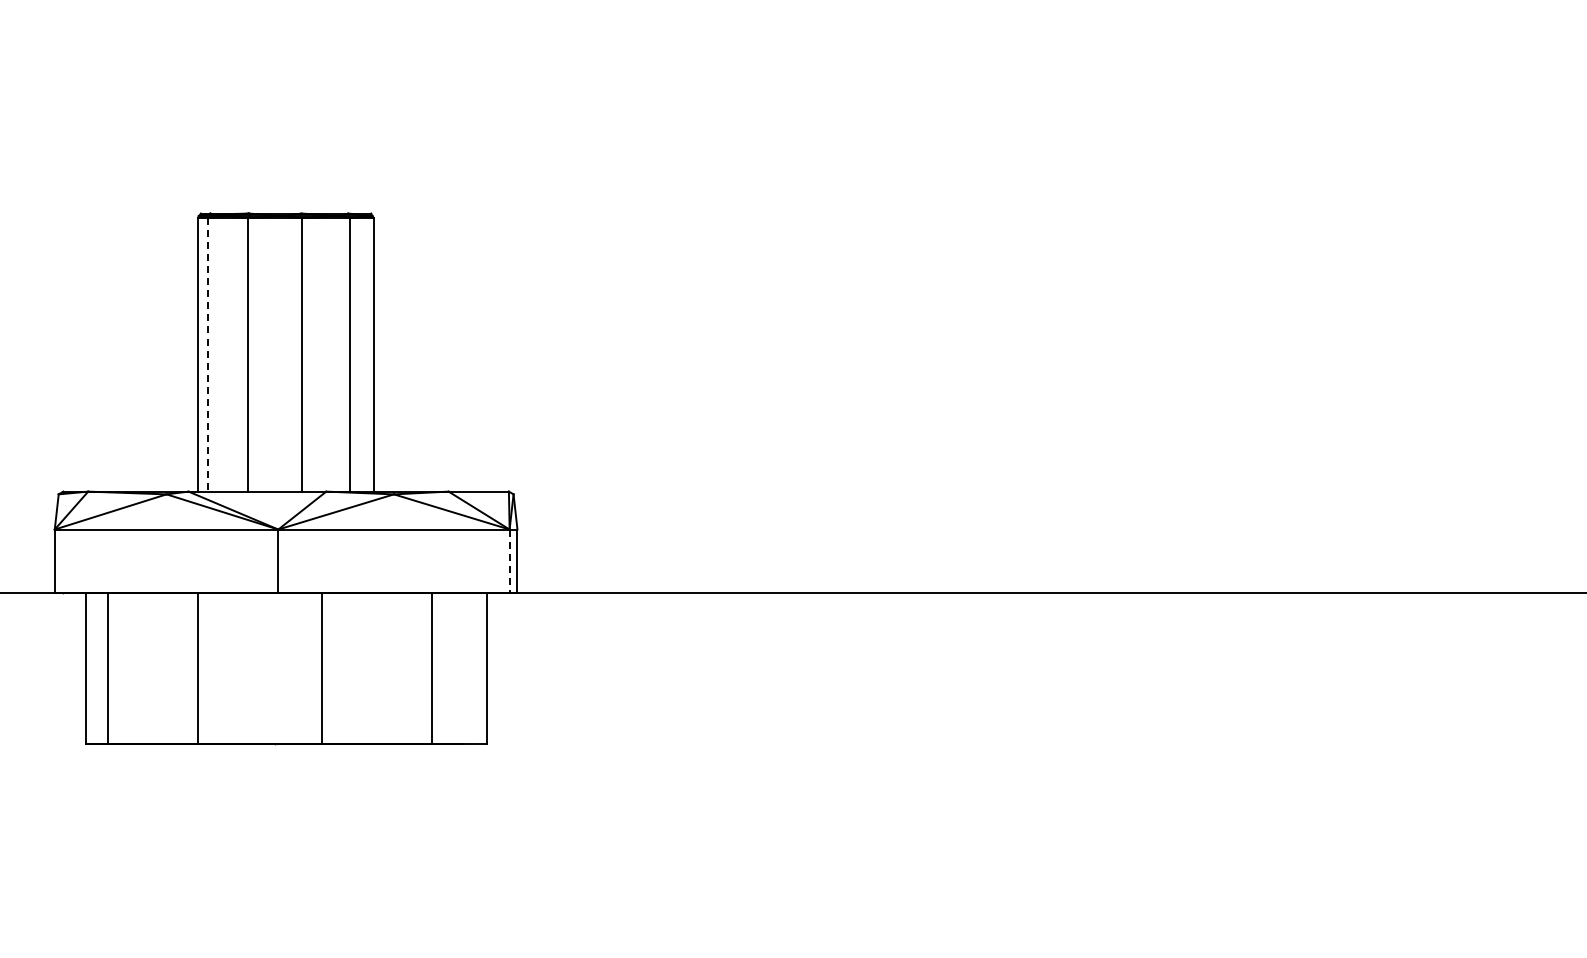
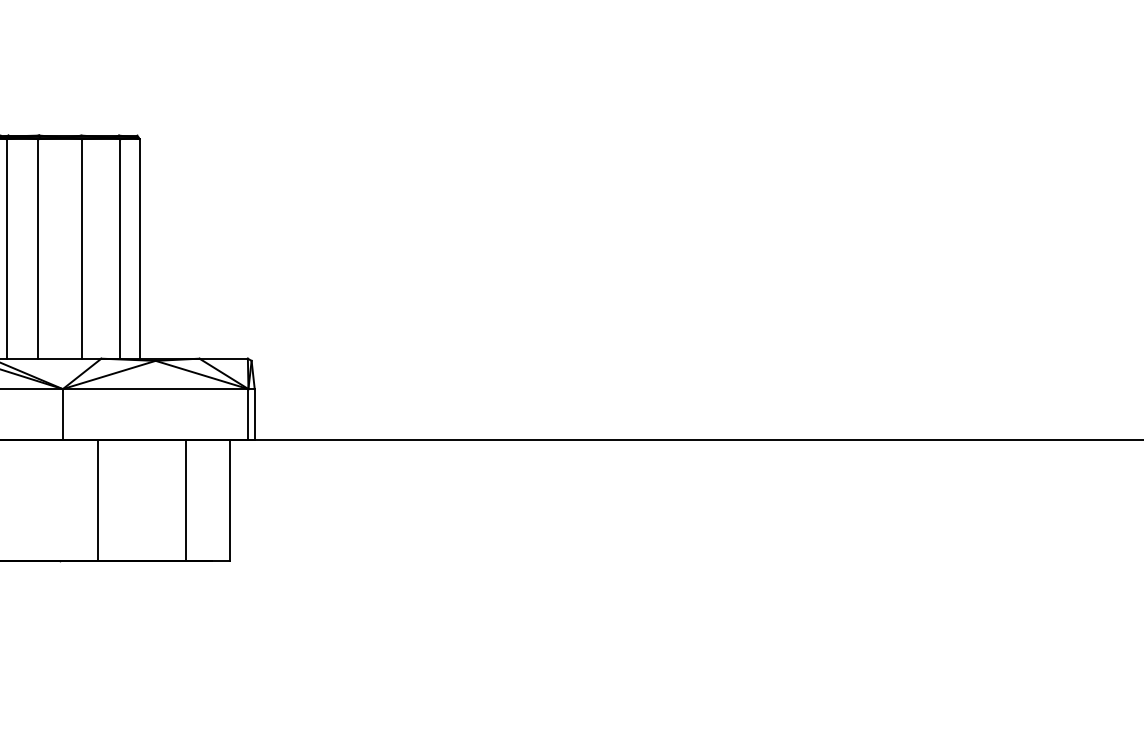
line: (208, 354) -> (6, 248), dashed -> solid
line: (509, 561) -> (248, 414), dashed -> solid

